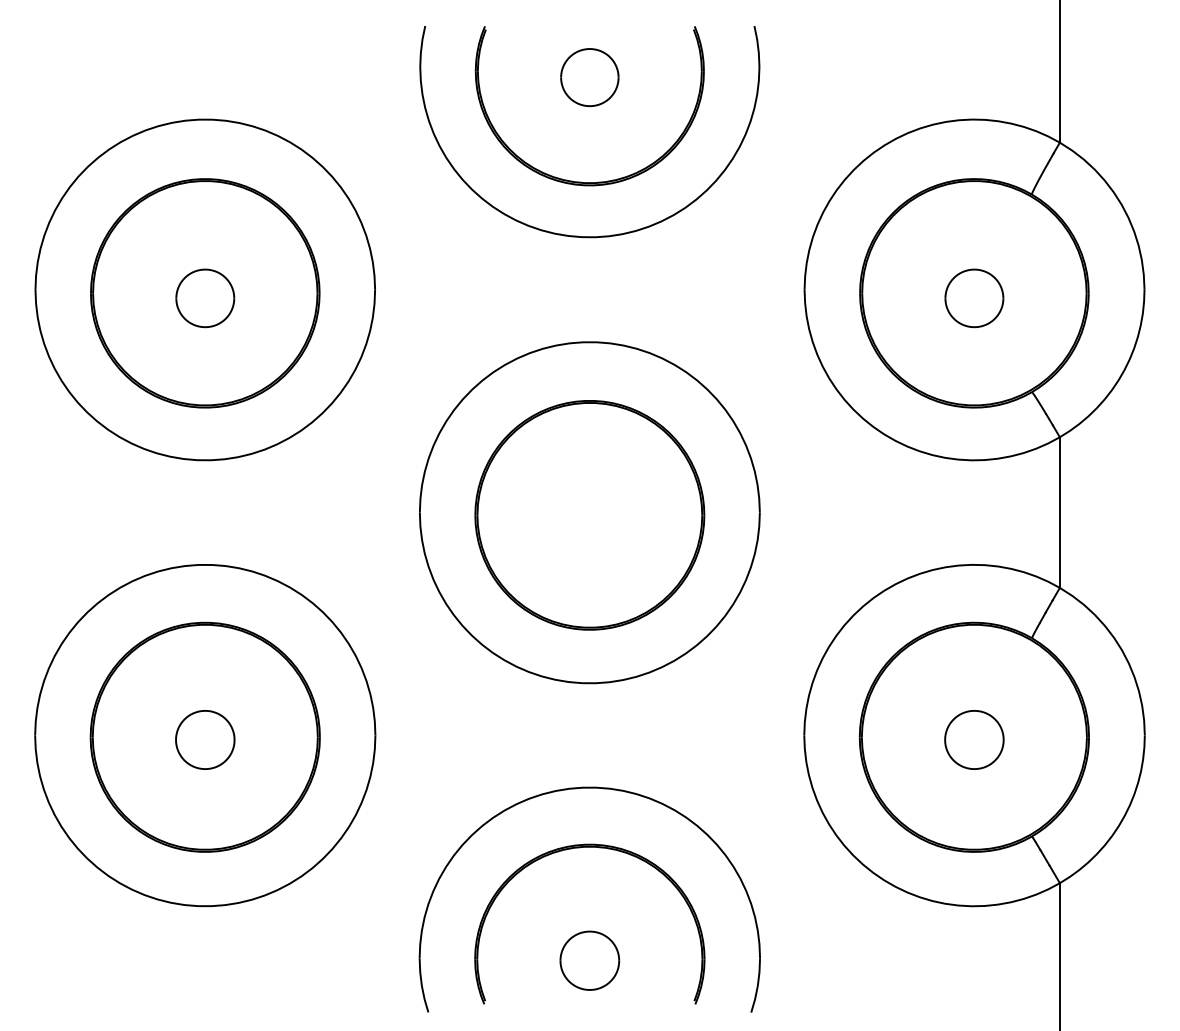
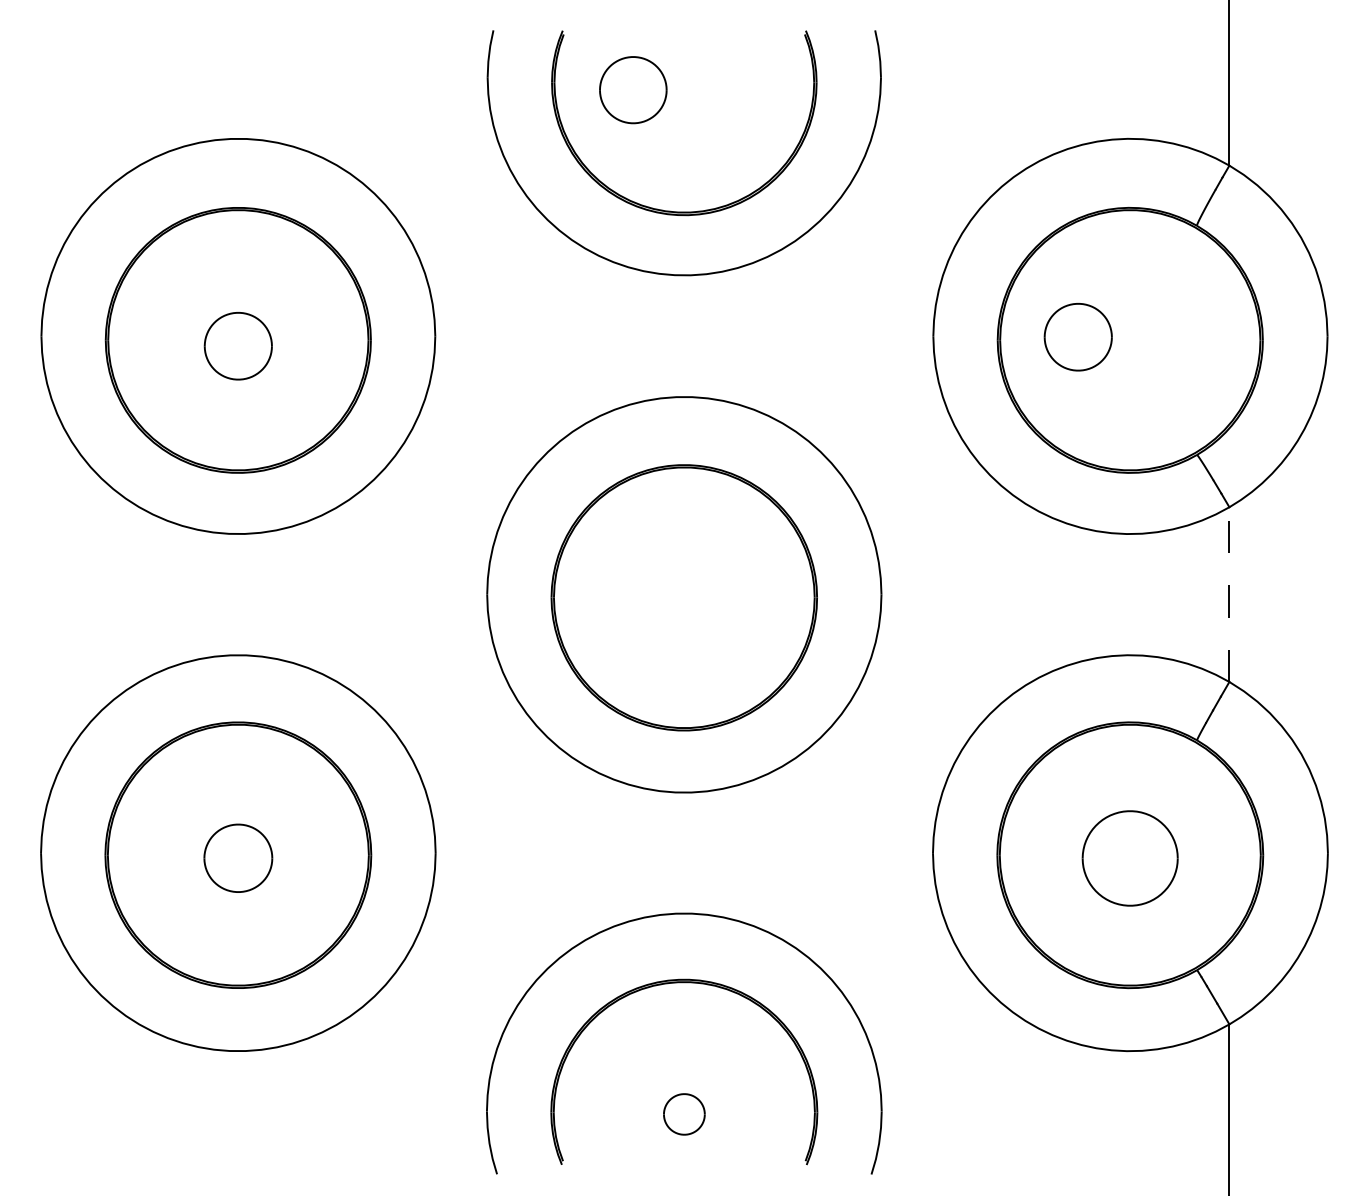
part: (590, 77) -> (633, 90), moved
part: (973, 298) -> (1077, 337), moved
line: (1059, 512) -> (1229, 594), solid -> dashed
part: (974, 739) -> (1130, 857), size x1.4
part: (590, 960) -> (684, 1114), size x0.6

